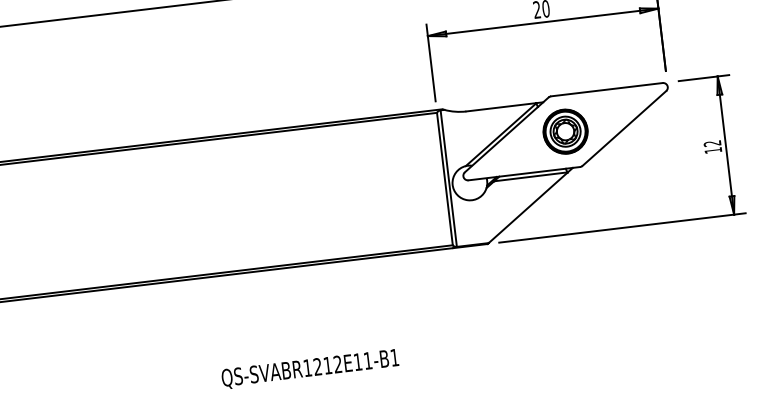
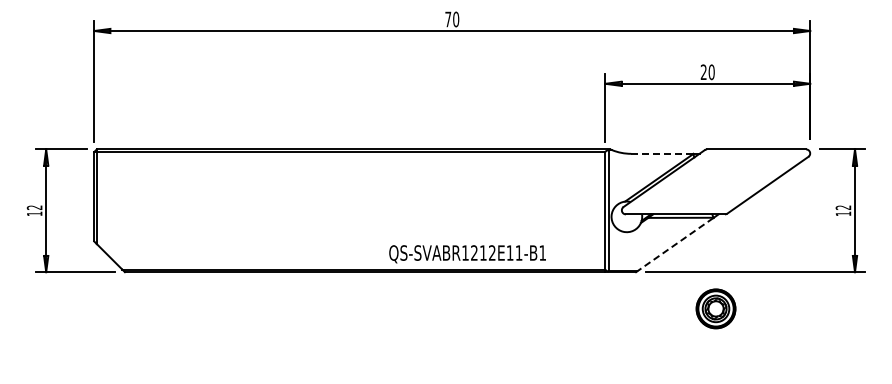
line: (501, 106) -> (662, 153), solid -> dashed
part: (564, 131) -> (715, 308), moved
line: (528, 207) -> (675, 244), solid -> dashed
text: (310, 369) -> (467, 254), moved

